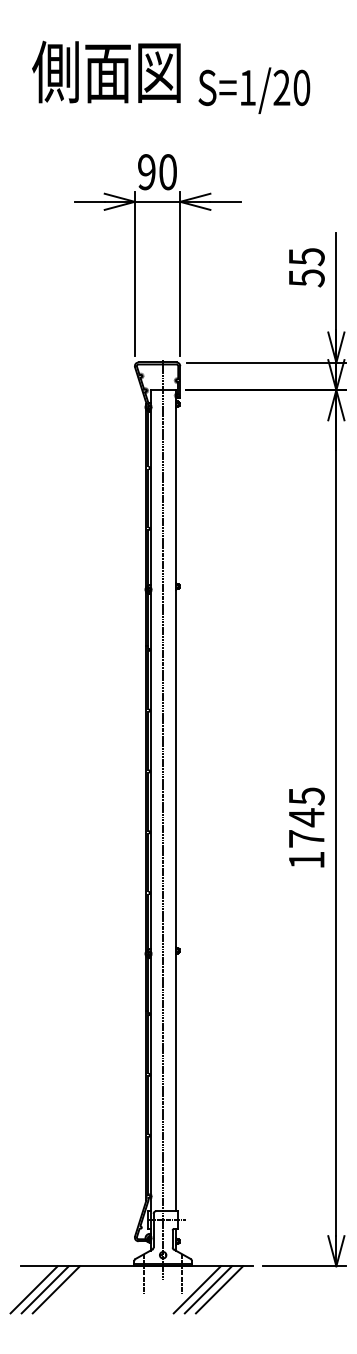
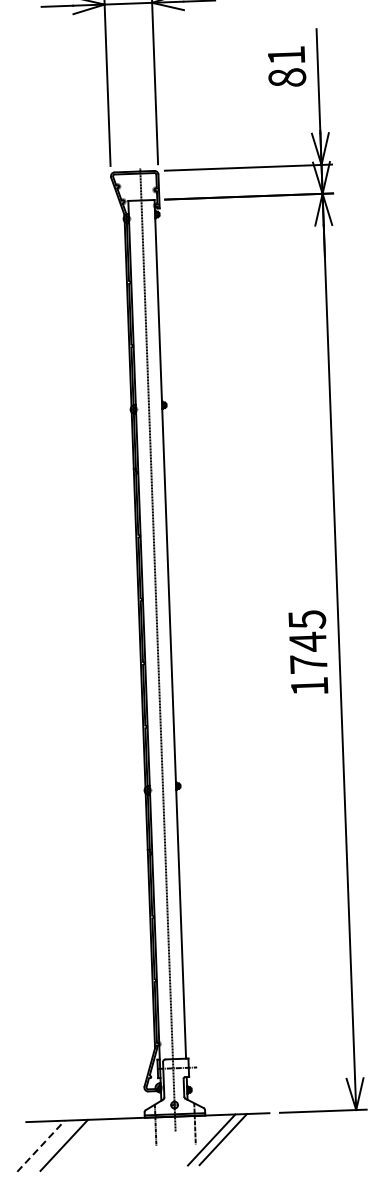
text: (306, 267) -> (286, 66), 55 -> 81
line: (34, 1289) -> (41, 1145), solid -> dashed
line: (44, 1289) -> (51, 1145), removed
line: (219, 1289) -> (234, 1138), removed

